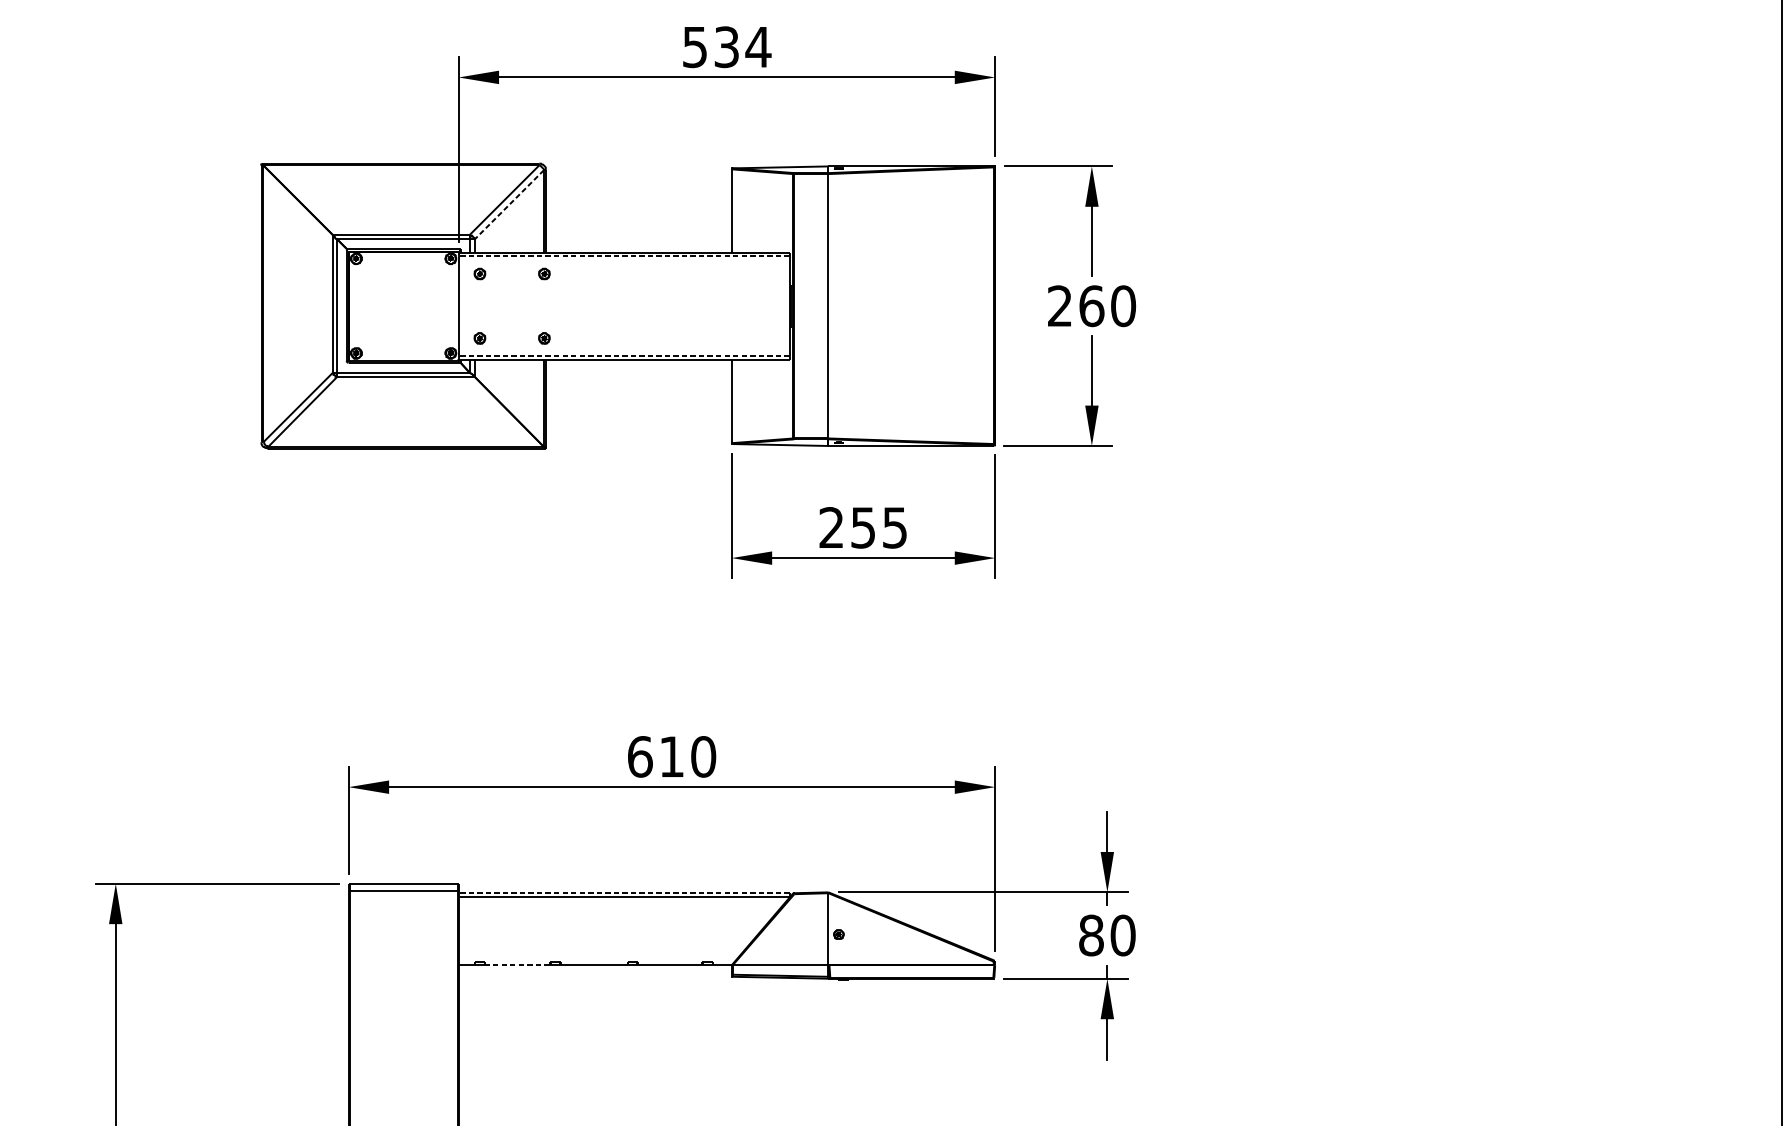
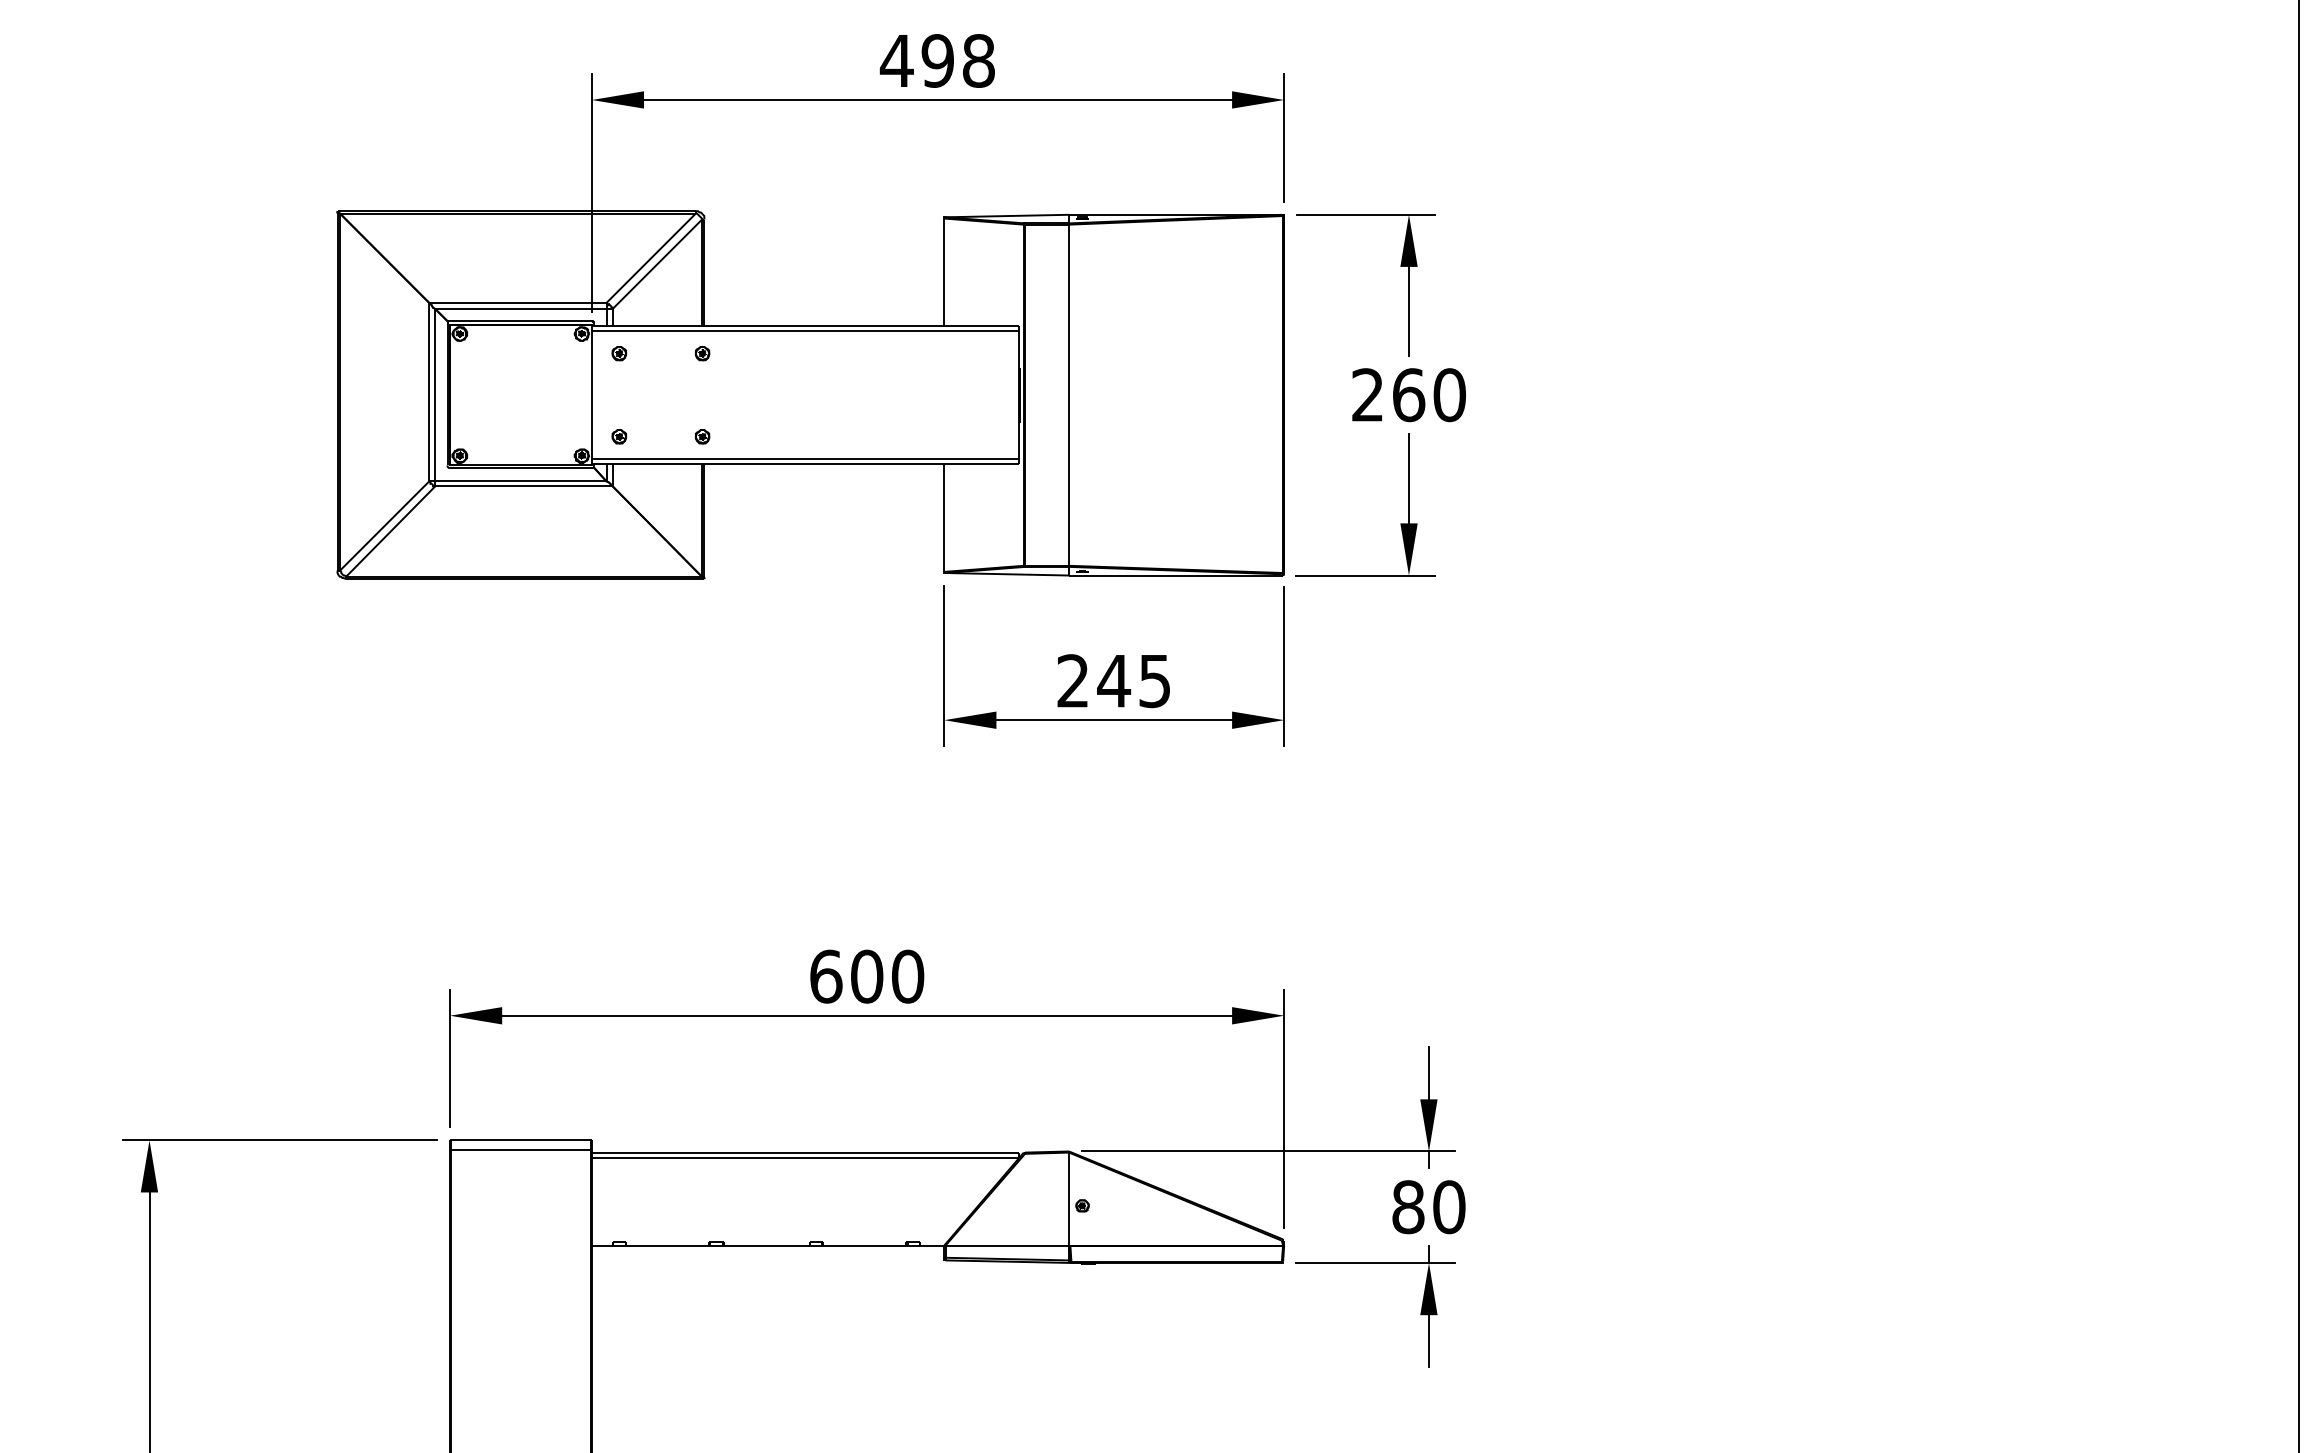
text: (726, 46) -> (937, 60), 534 -> 498
line: (508, 204) -> (656, 264), dashed -> solid
line: (624, 256) -> (805, 330), dashed -> solid
line: (624, 356) -> (805, 459), dashed -> solid
text: (863, 528) -> (1114, 681), 255 -> 245
text: (672, 756) -> (867, 976), 610 -> 600
line: (624, 893) -> (805, 1152), dashed -> solid
line: (517, 965) -> (667, 1245), dashed -> solid

